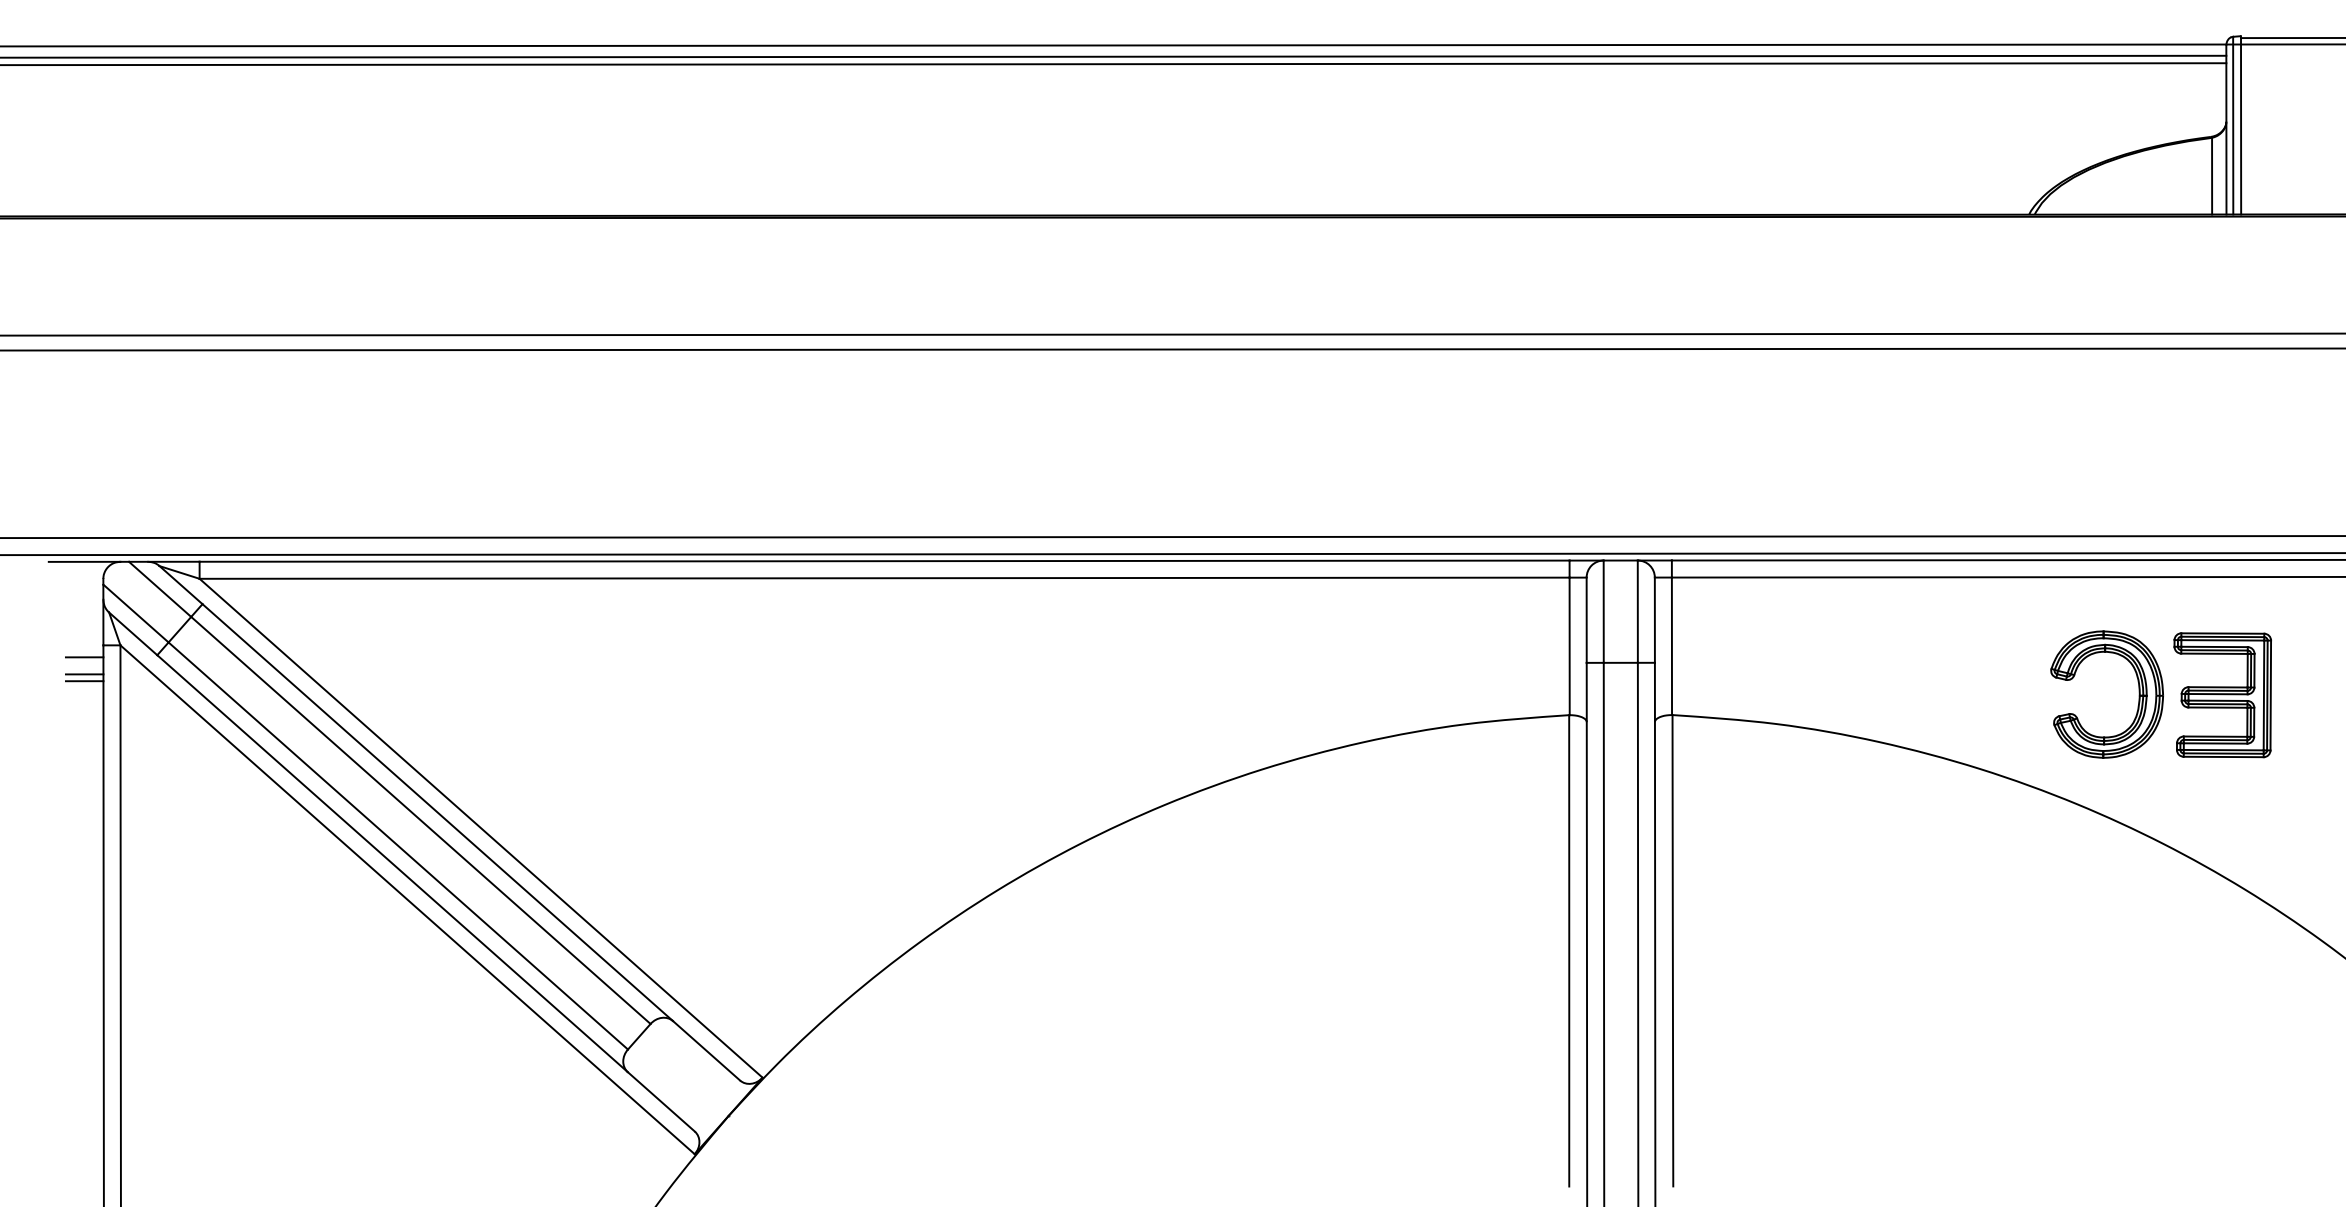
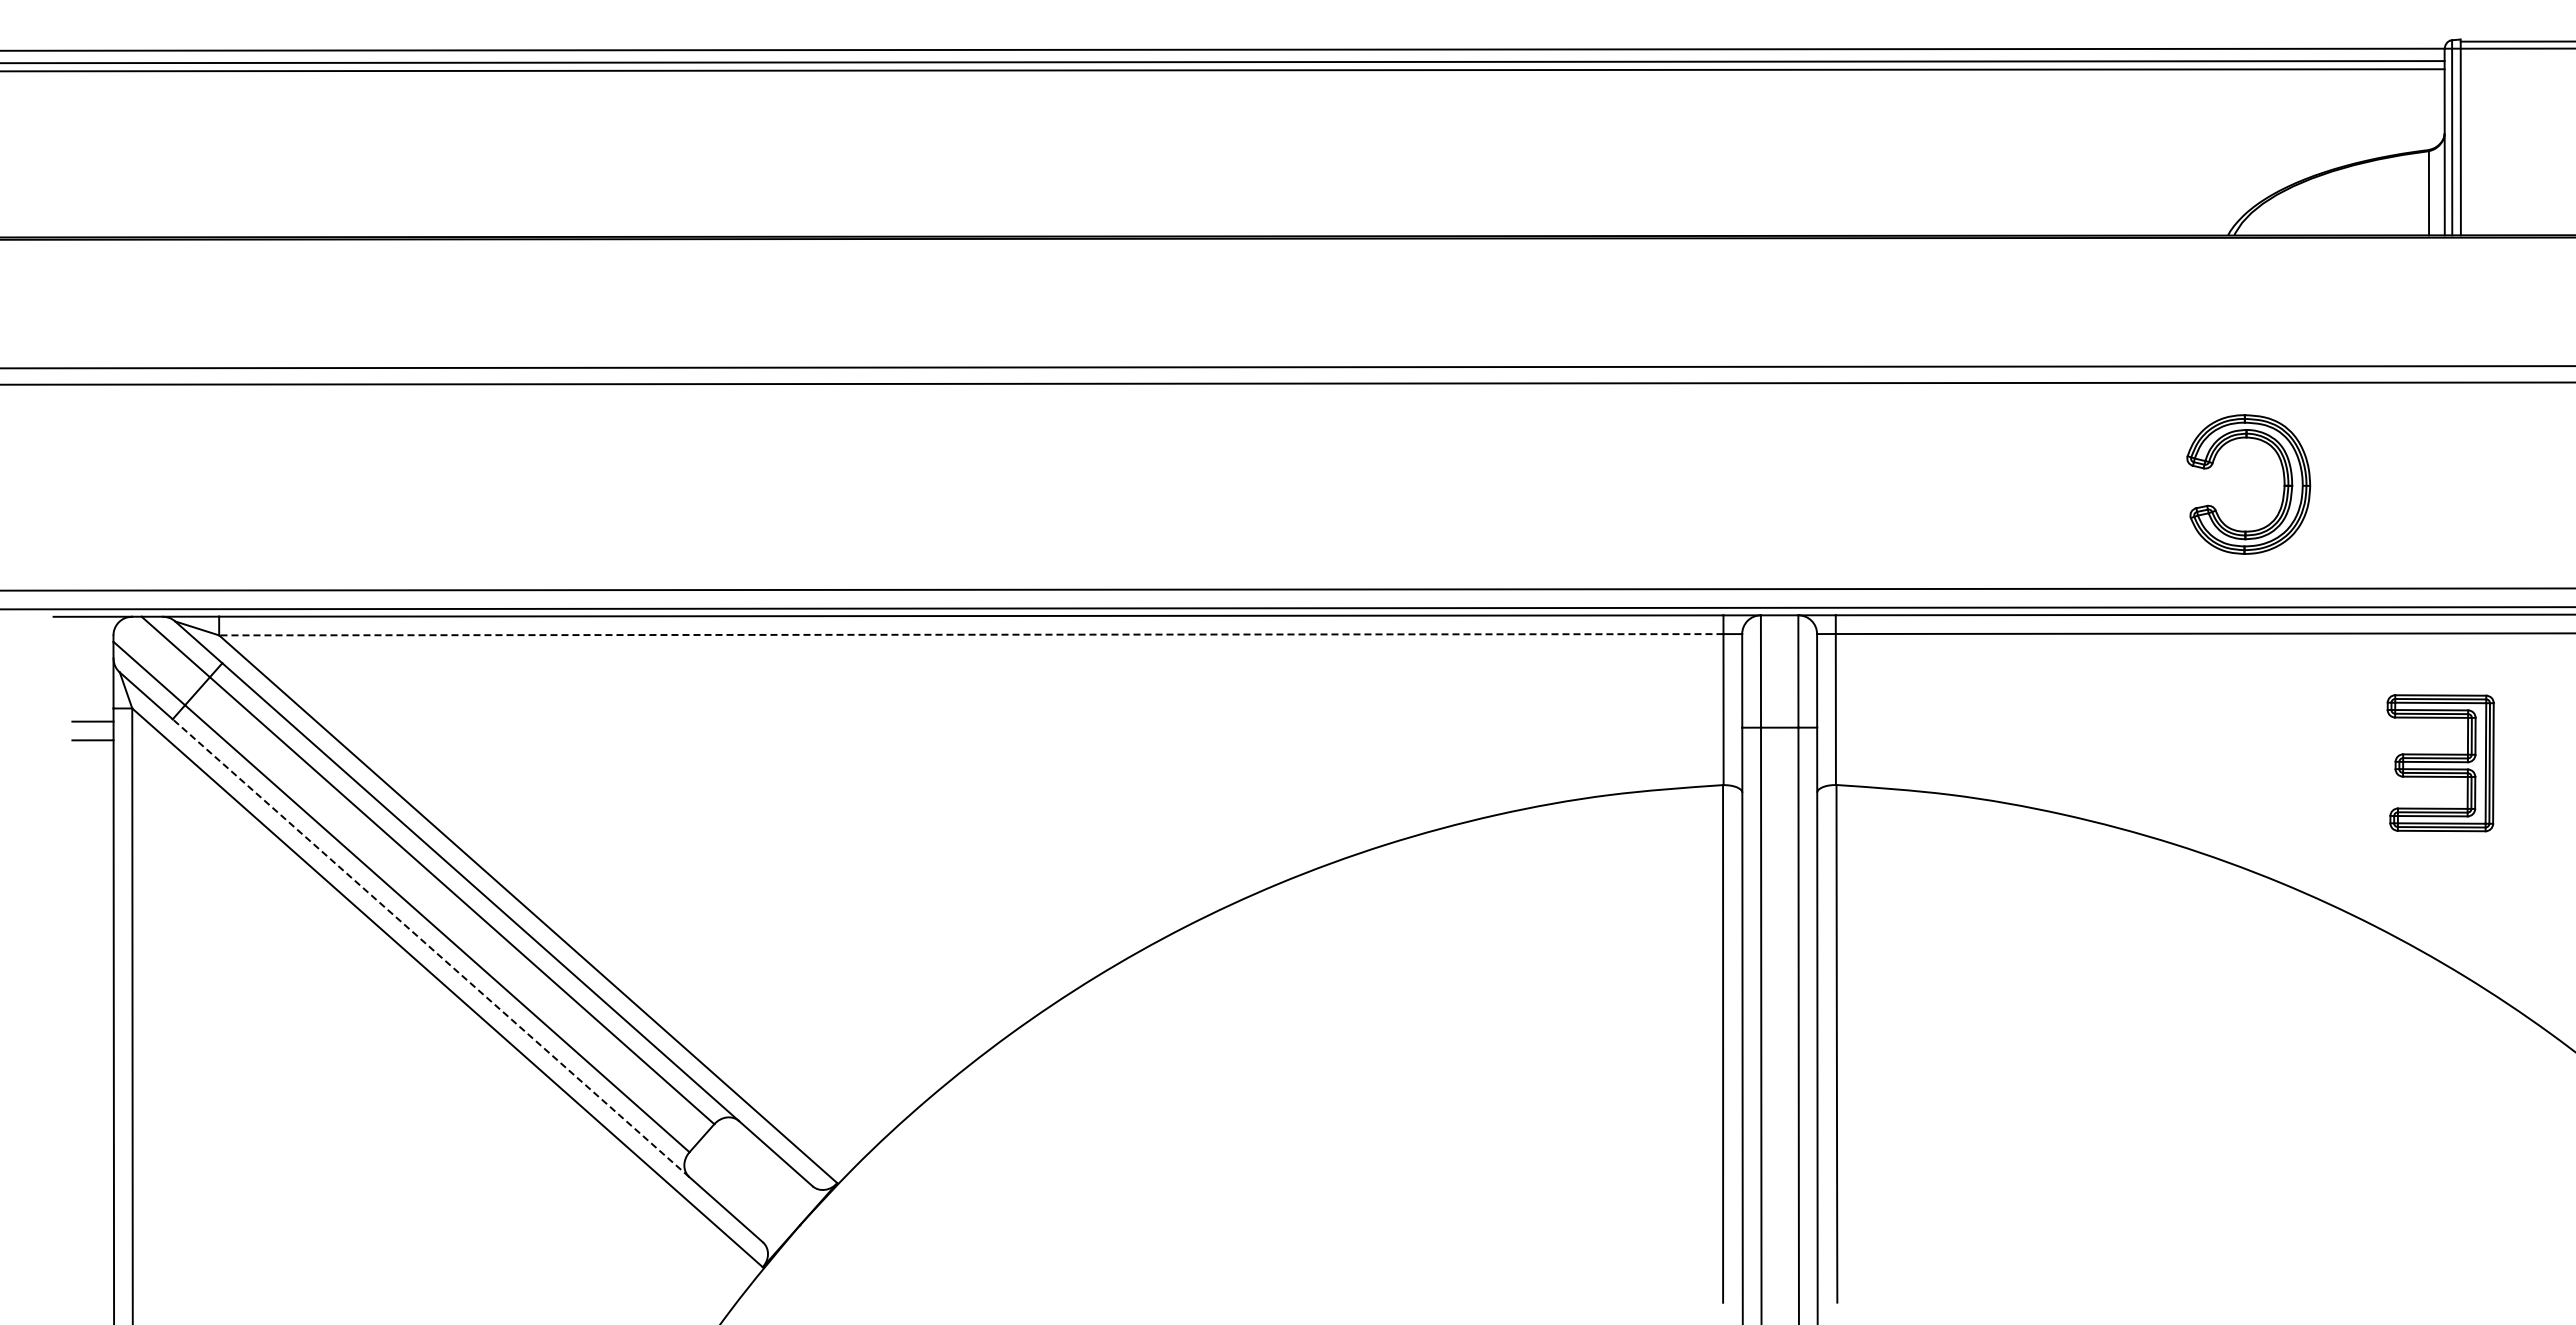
line: (883, 578) -> (970, 634), solid -> dashed
line: (84, 680) -> (92, 747), removed
part: (2138, 694) -> (2283, 484), moved
line: (392, 863) -> (430, 947), solid -> dashed

